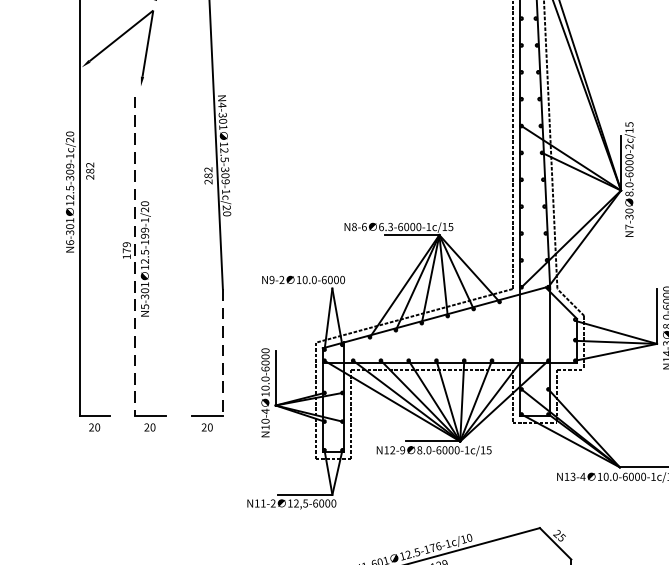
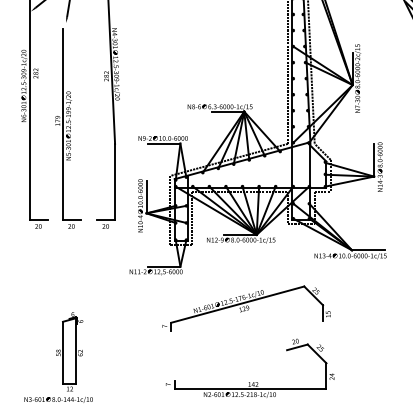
line: (134, 256) -> (62, 124), dashed -> solid
line: (304, 288) -> (163, 143), added
line: (223, 352) -> (115, 181), dashed -> solid

